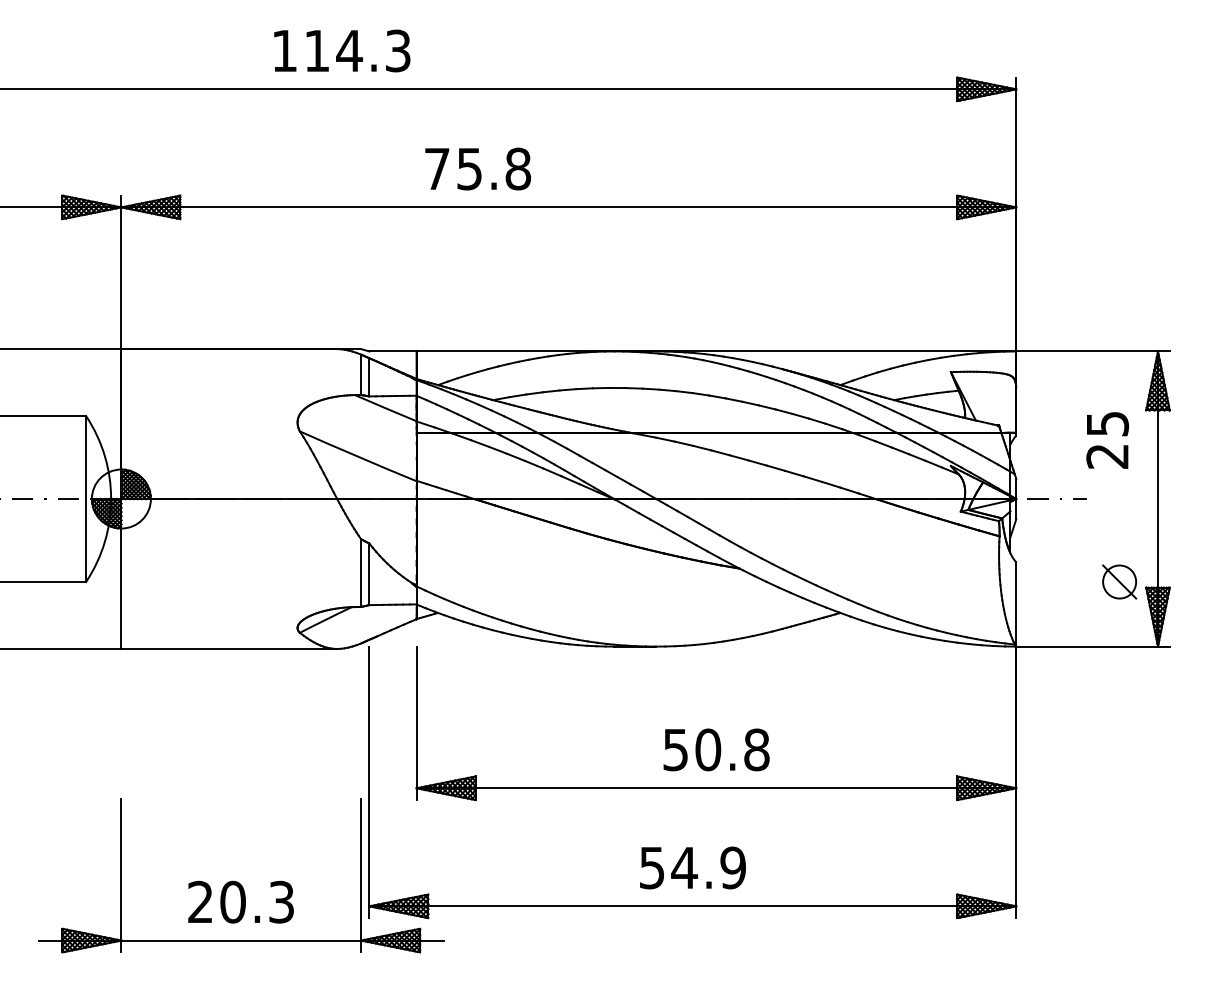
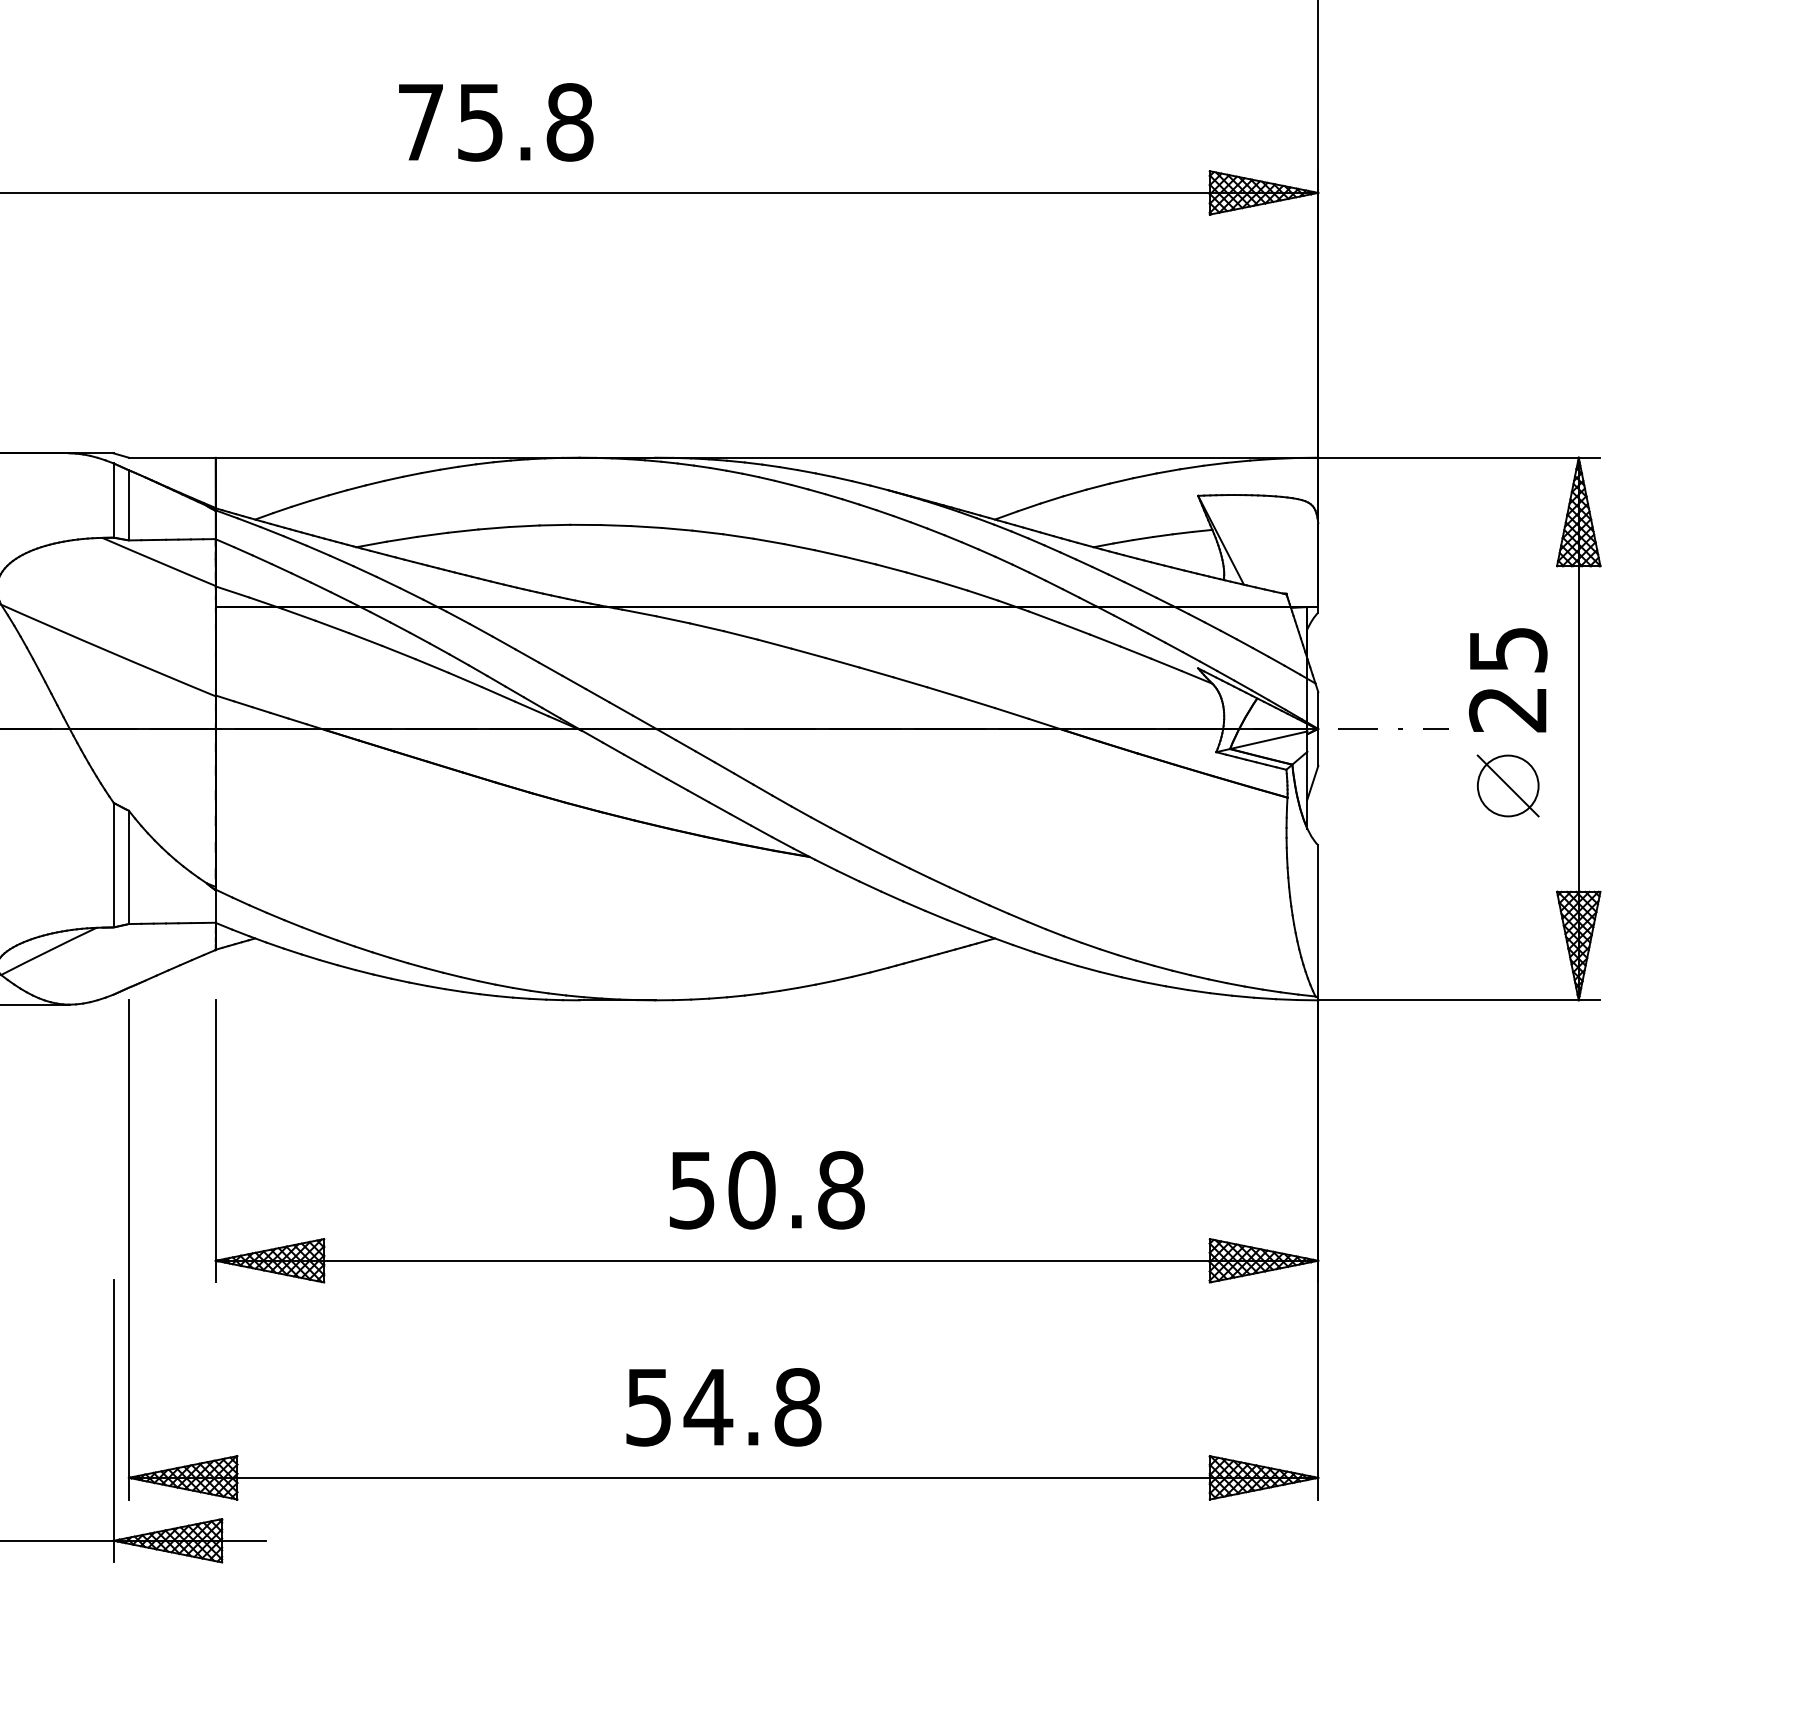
text: (478, 168) -> (496, 121), moved
text: (1107, 440) -> (1507, 680), moved
part: (1119, 581) -> (1507, 785), moved
text: (733, 867) -> (798, 1406), 54.9 -> 54.8

